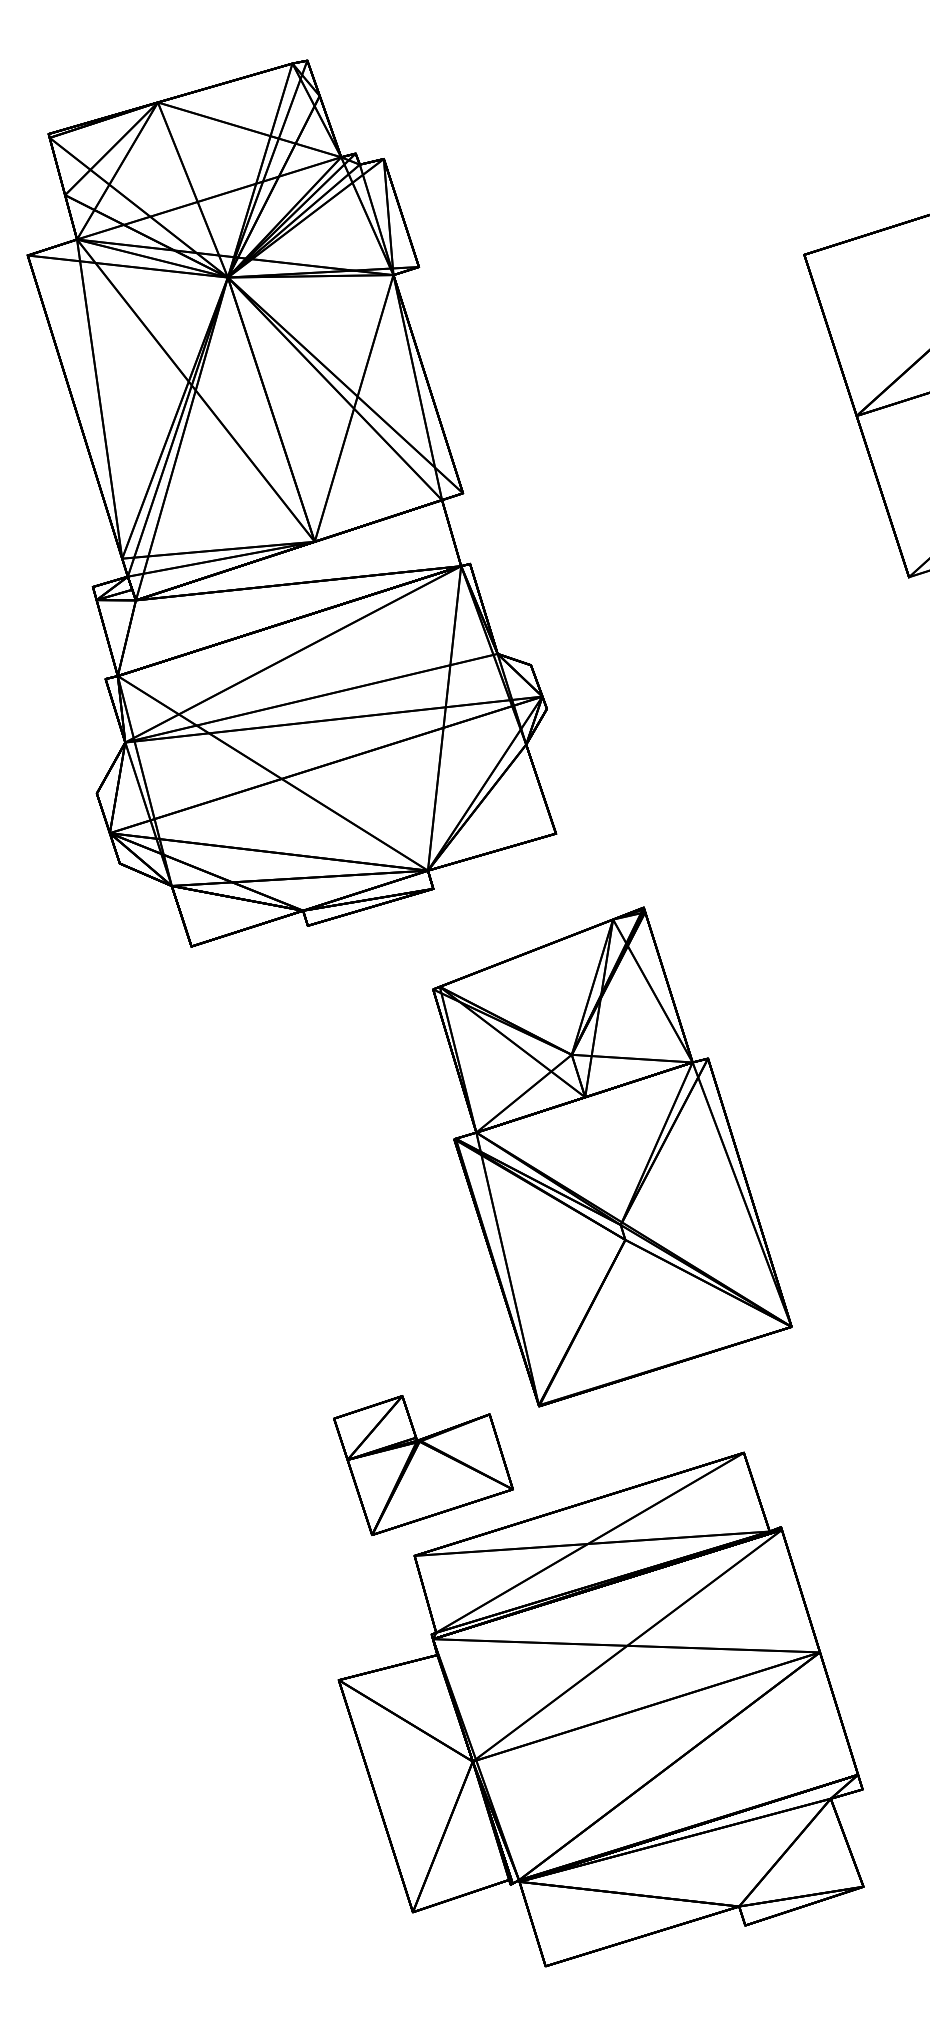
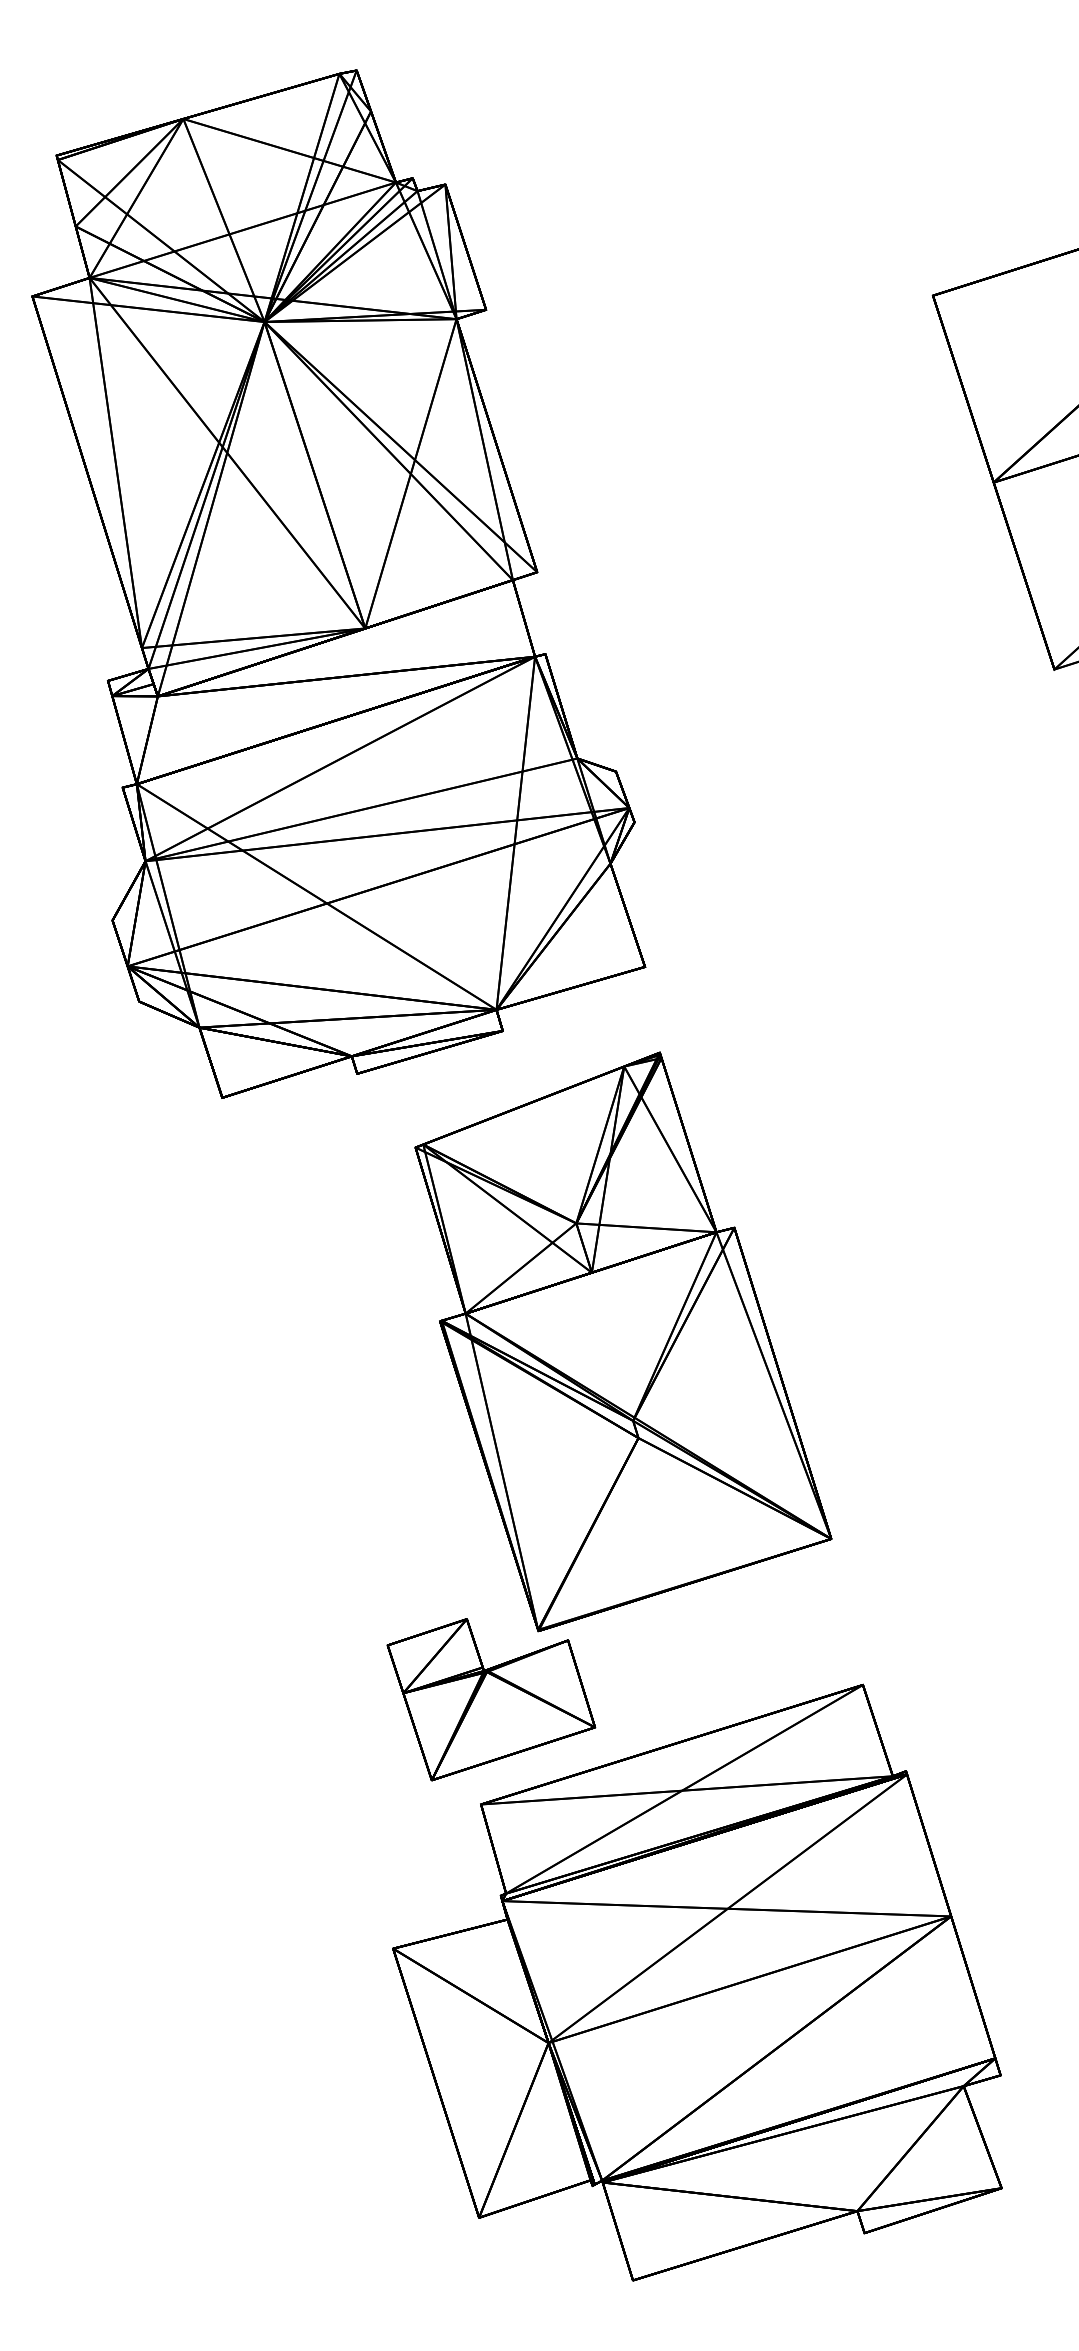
part: (612, 1156) -> (623, 1341), moved

